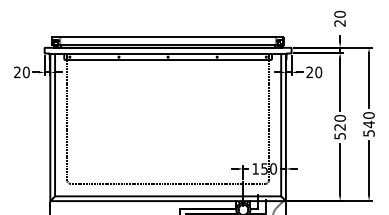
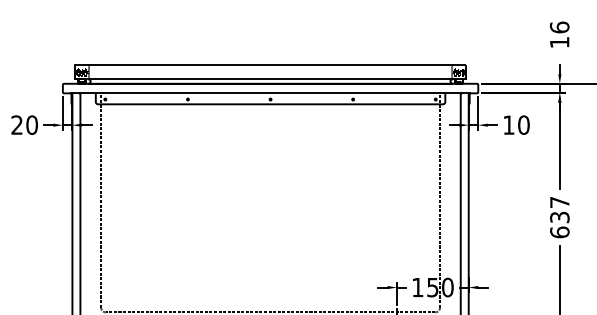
text: (339, 18) -> (558, 34), 20 -> 16
text: (309, 71) -> (508, 123), 20 -> 10
text: (339, 126) -> (558, 216), 520 -> 637

